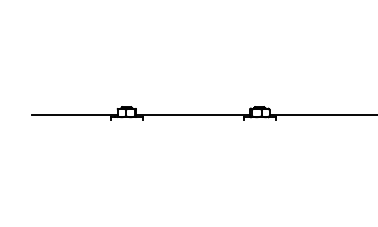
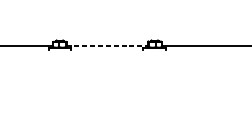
line: (193, 114) -> (107, 45), solid -> dashed

